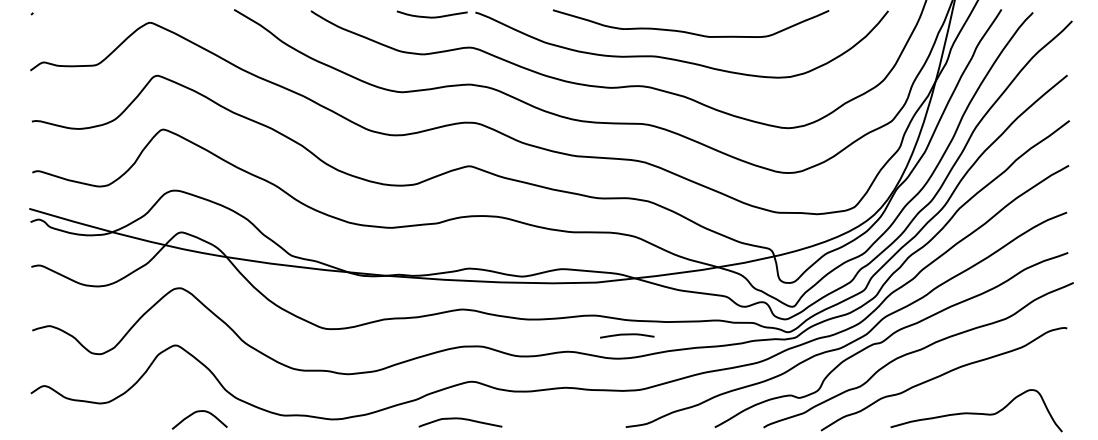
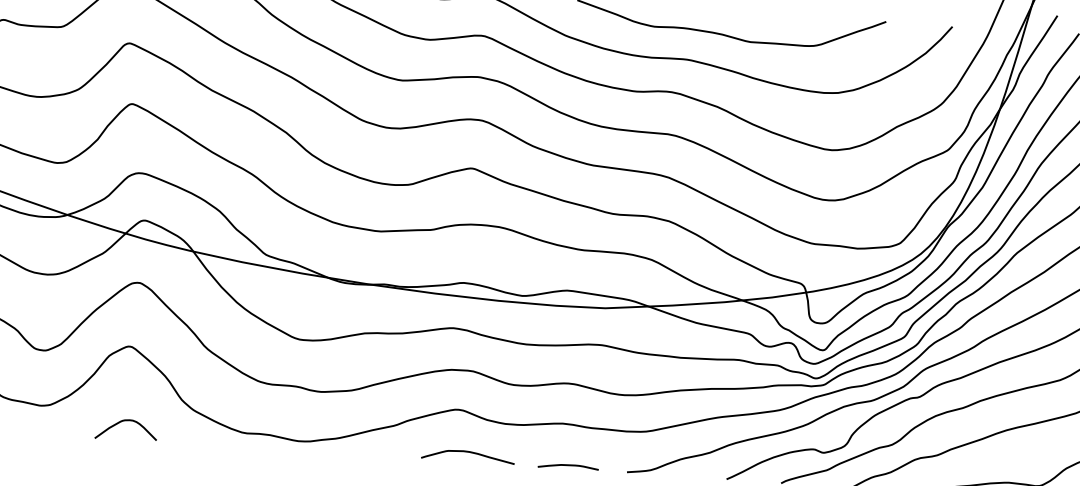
curve: (627, 335) -> (568, 466), moved
curve: (199, 412) -> (126, 421), moved
curve: (460, 419) -> (468, 452), moved

